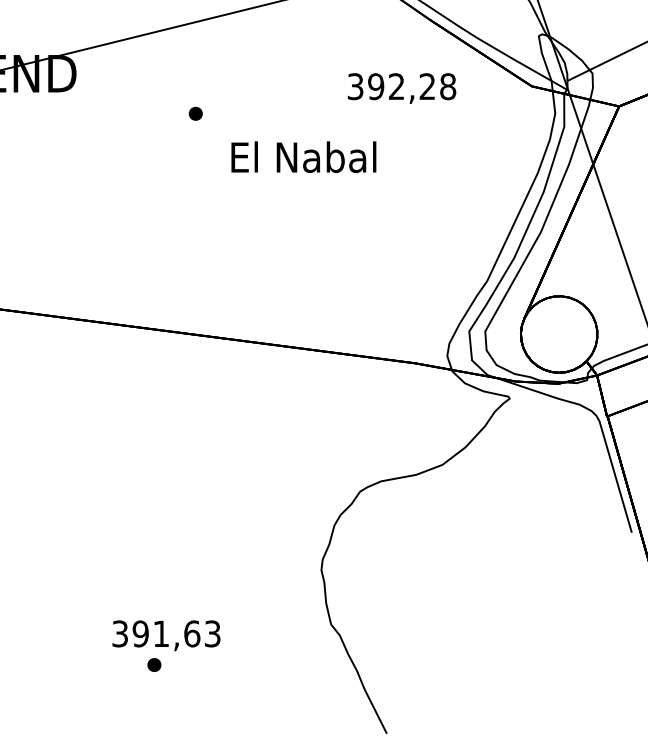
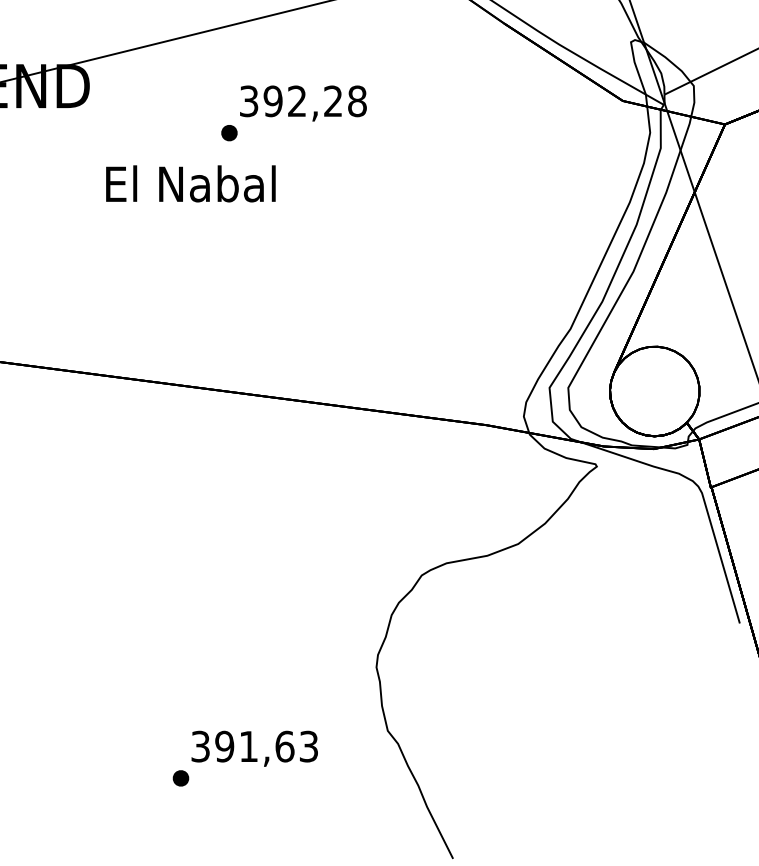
text: (401, 88) -> (302, 103), moved
text: (303, 156) -> (190, 183), moved
text: (166, 635) -> (254, 748), moved

